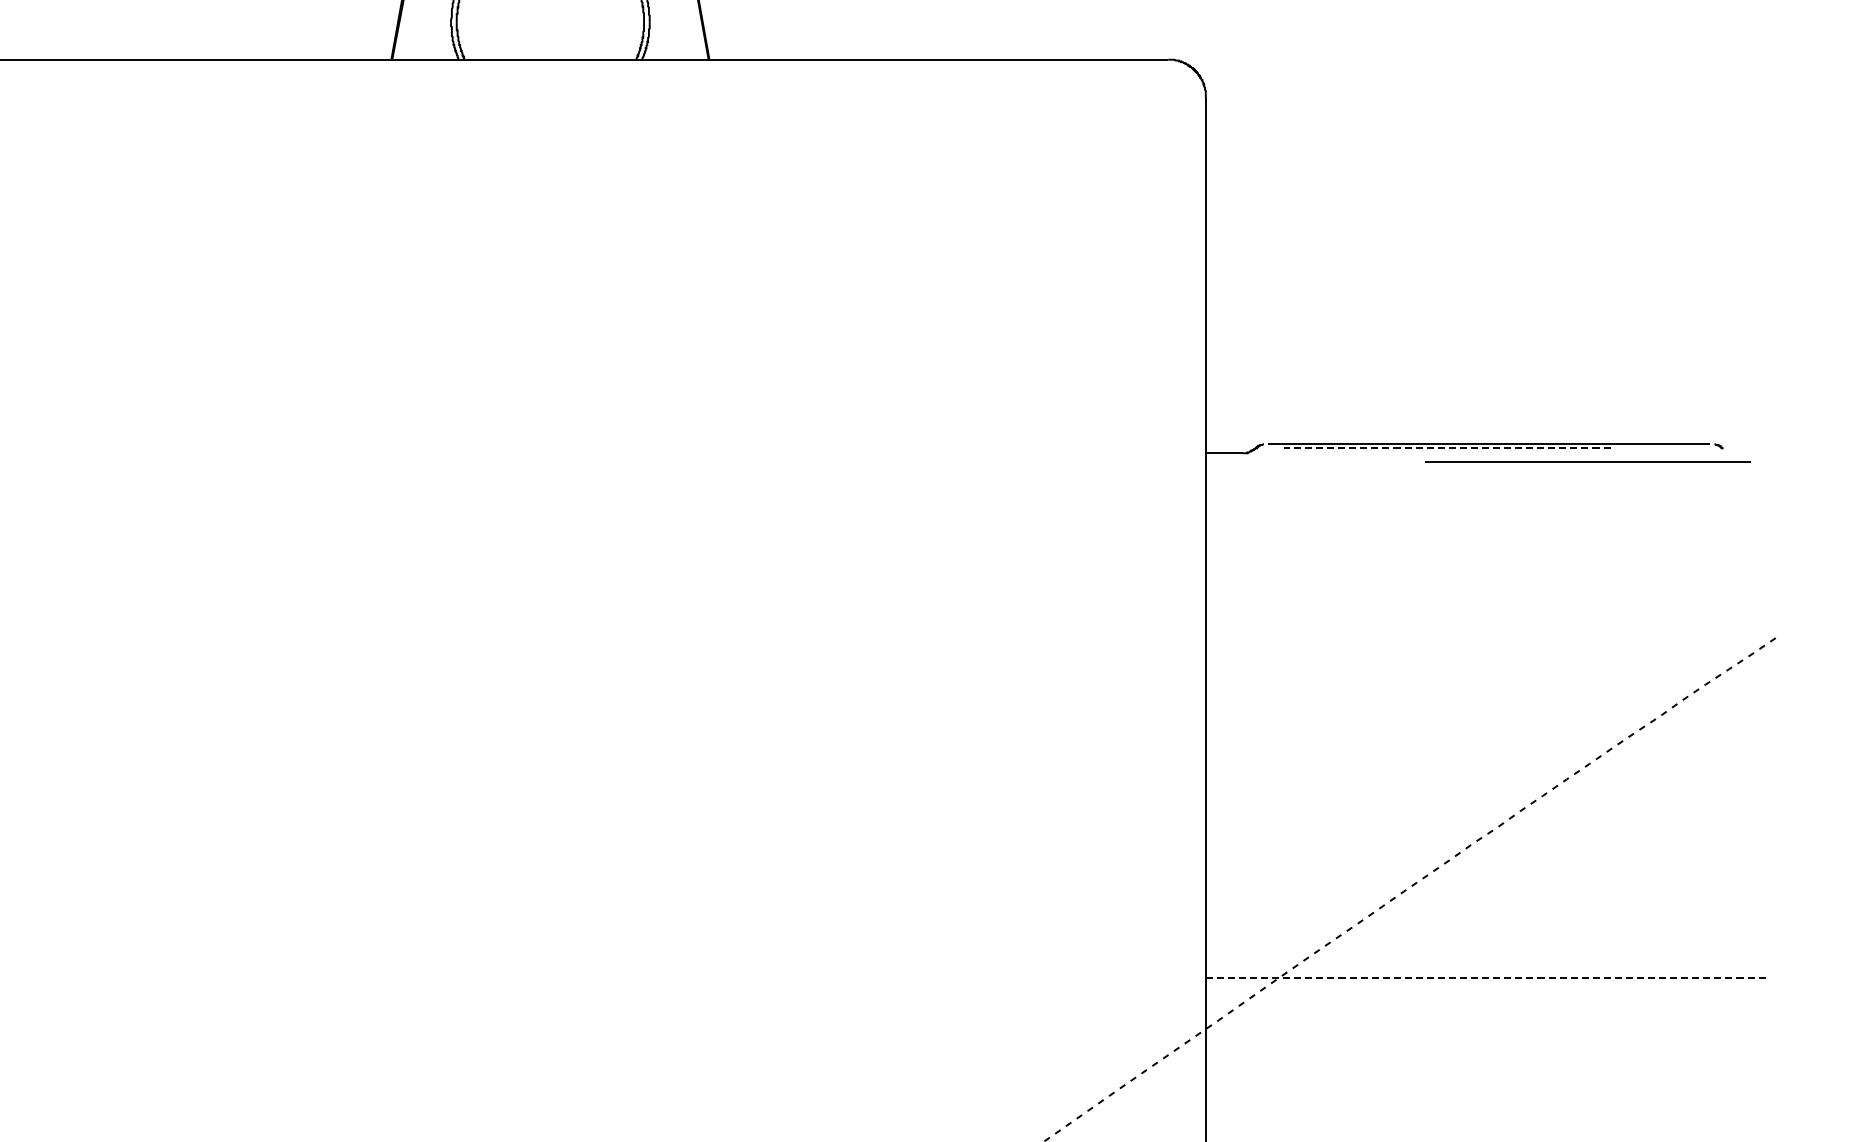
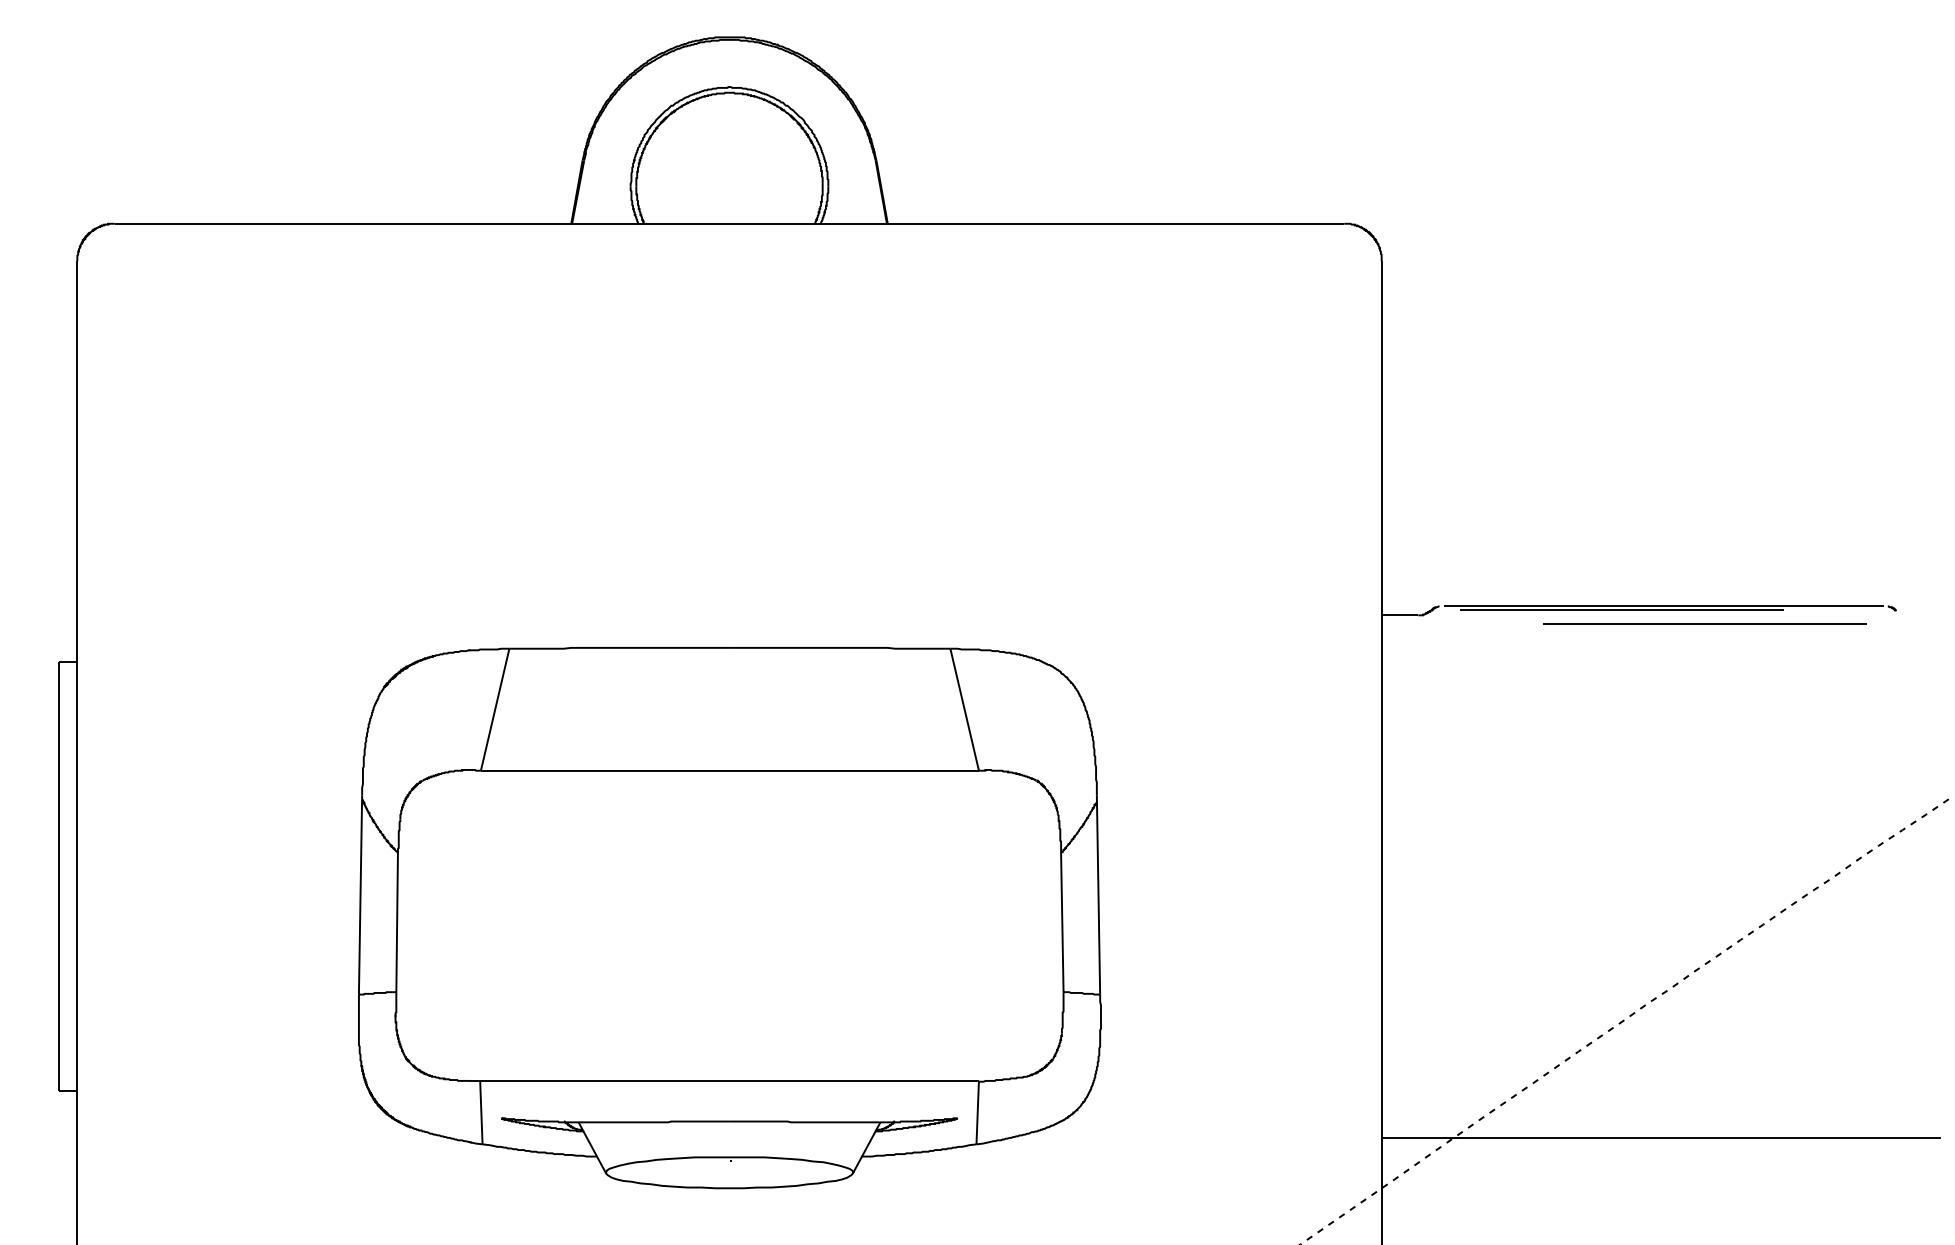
line: (1446, 448) -> (1621, 610), dashed -> solid
line: (1587, 461) -> (1704, 623), moved
part: (550, 757) -> (729, 918), added
line: (1487, 978) -> (1661, 1137), dashed -> solid

